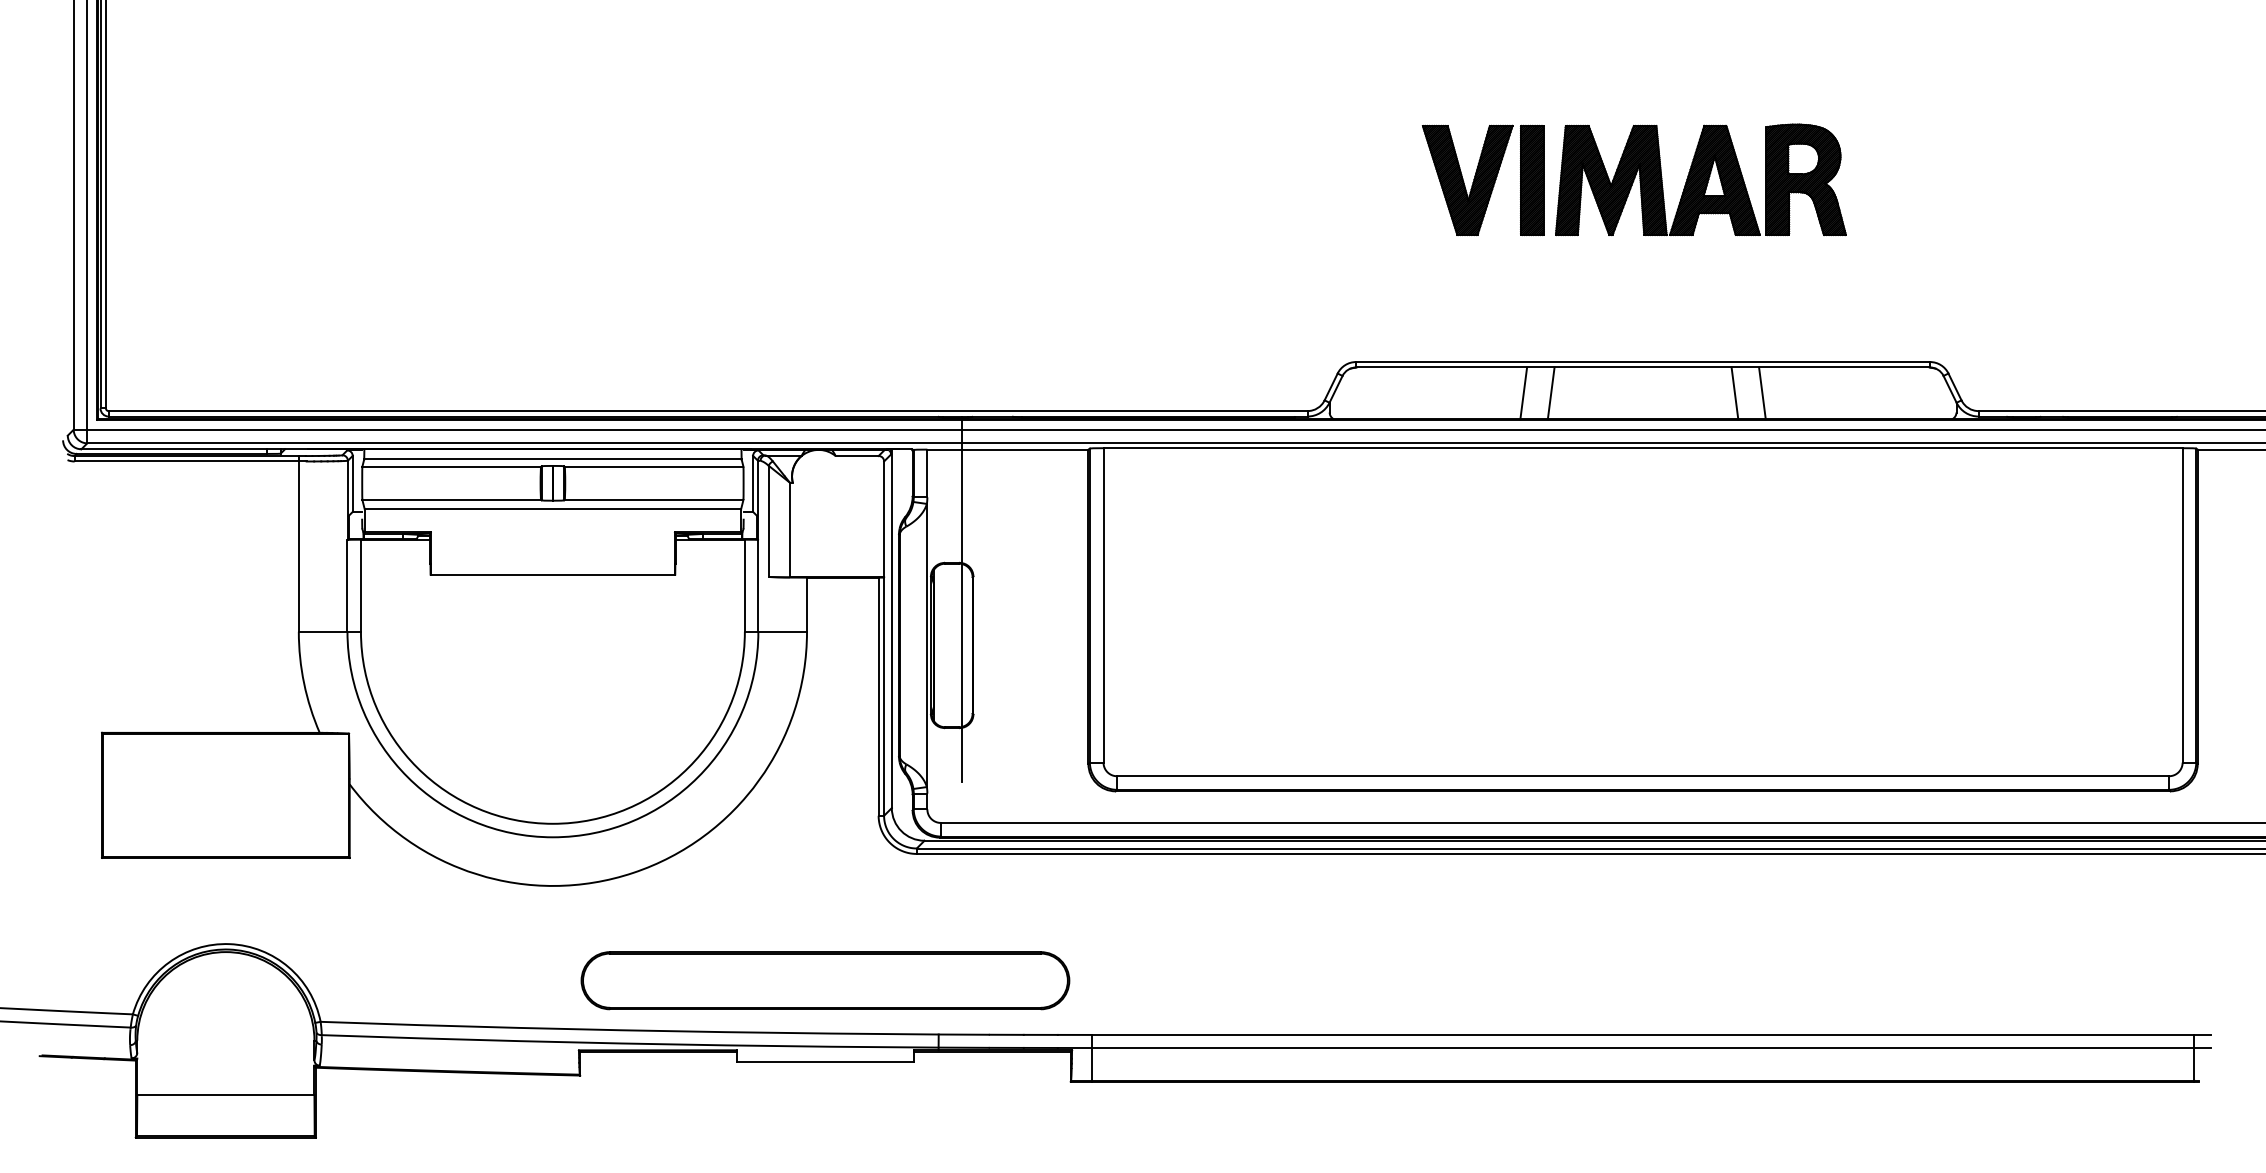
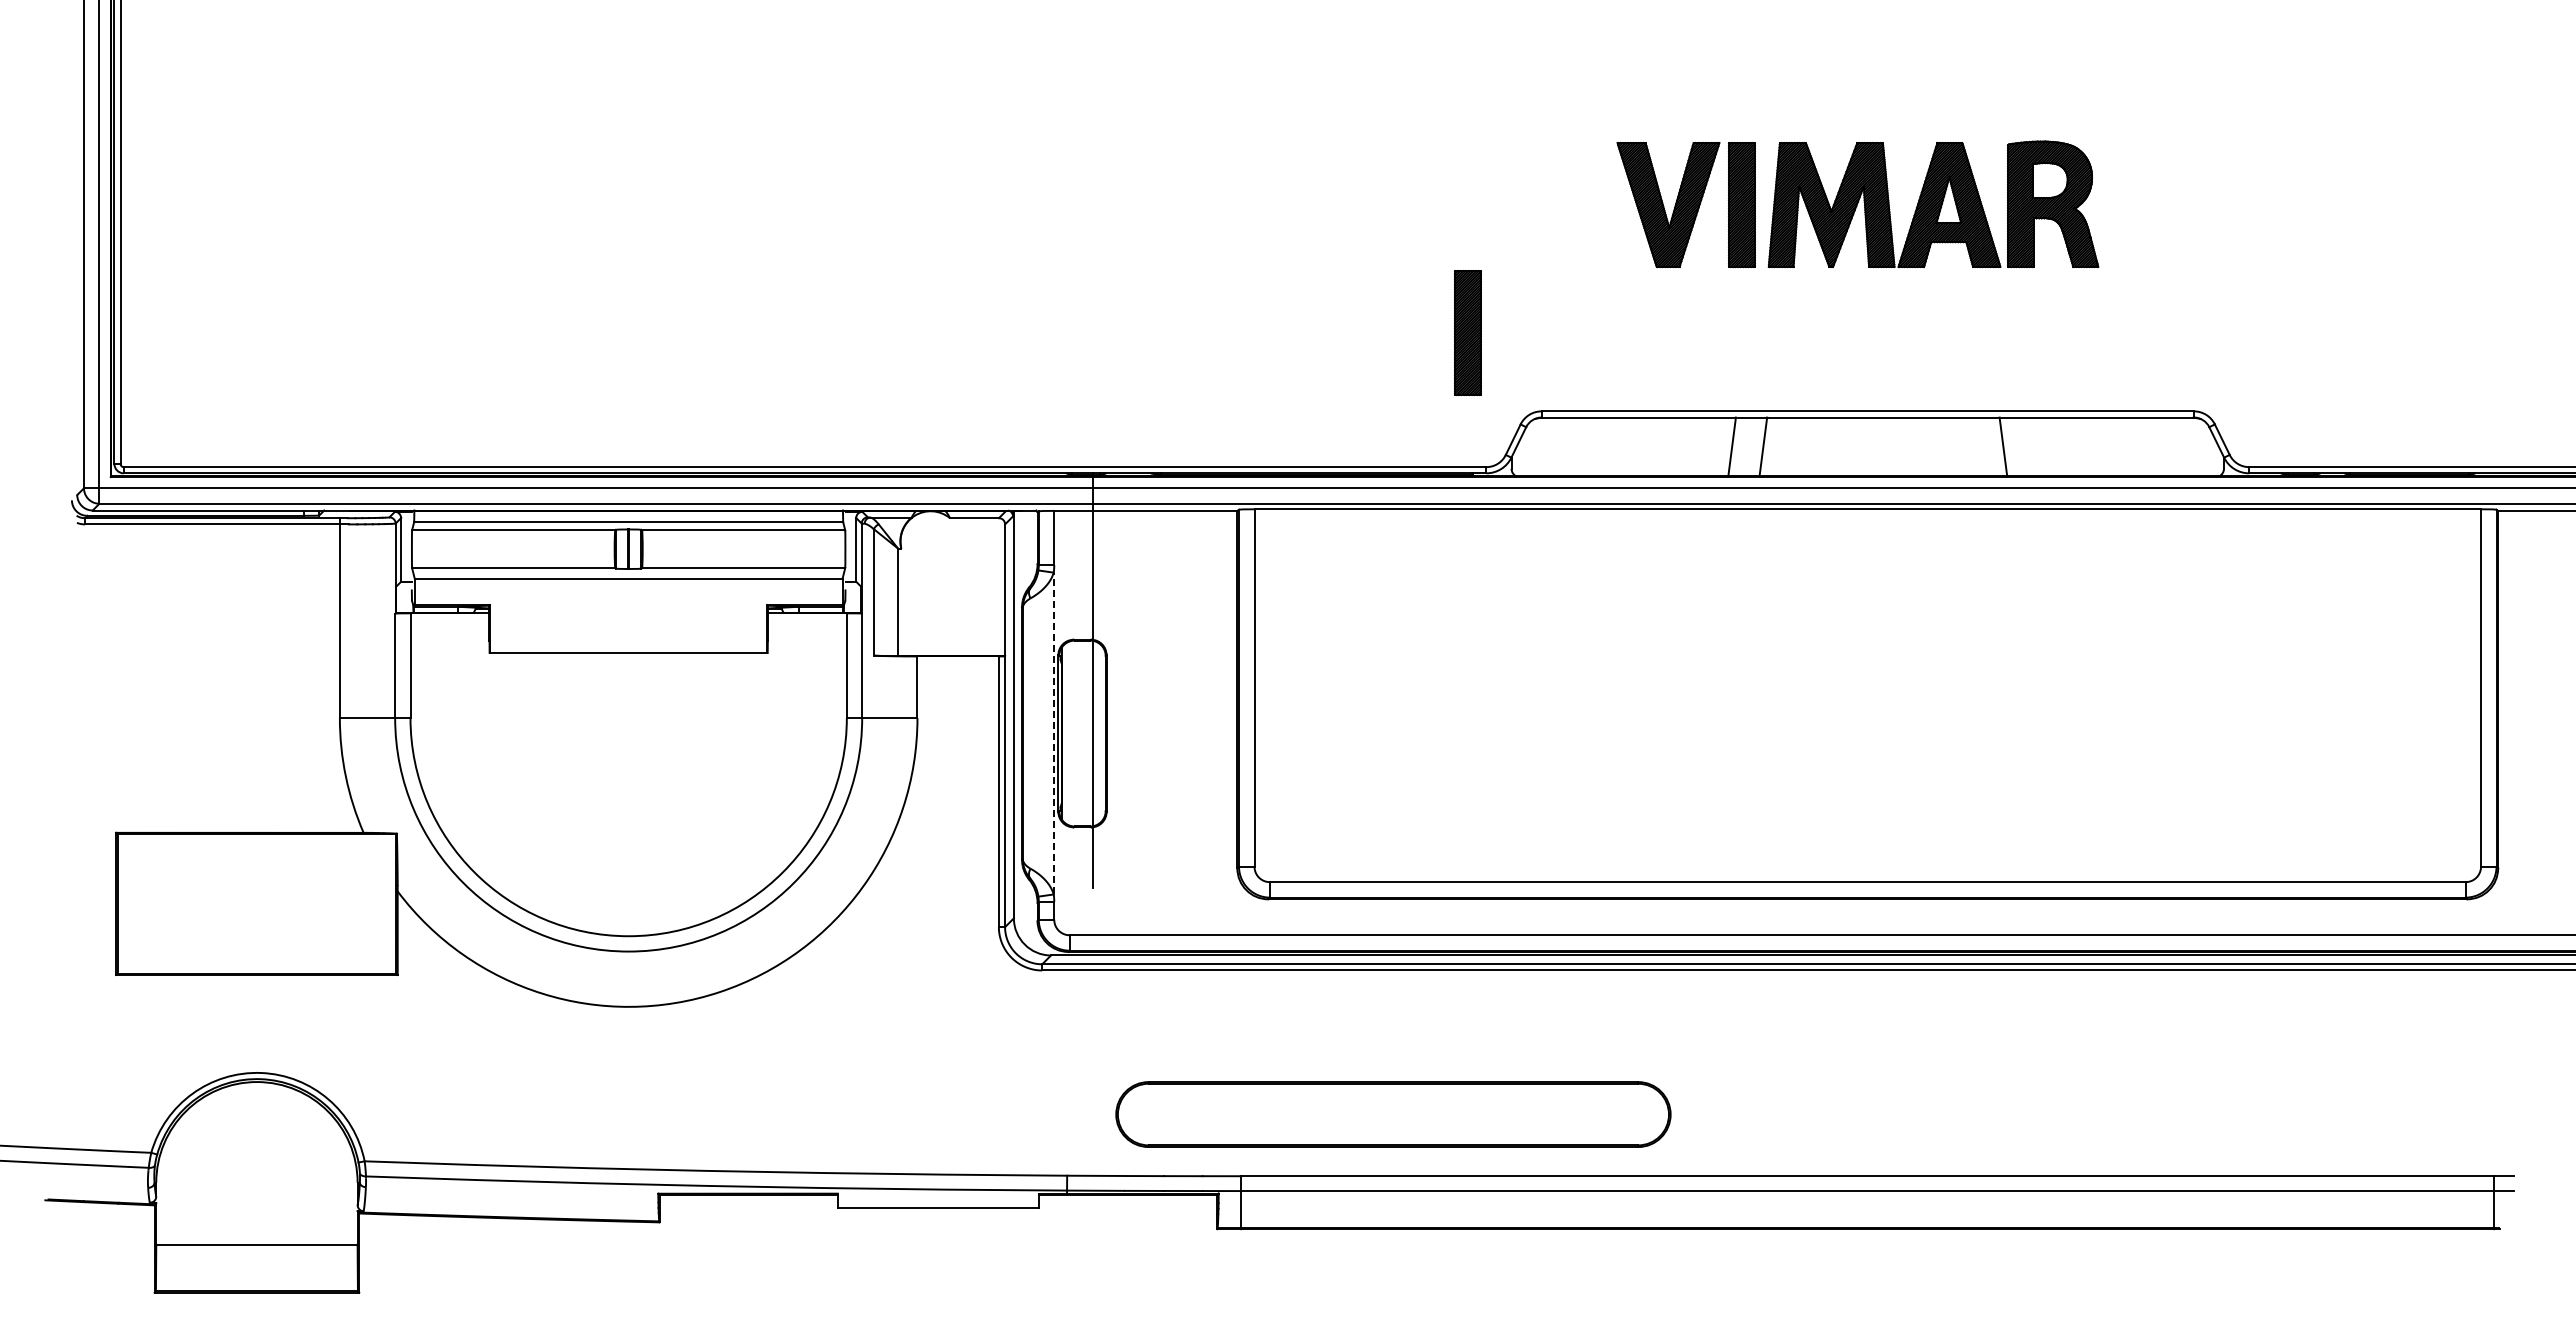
part: (1290, 292) -> (1467, 332), added
line: (1734, 392) -> (1971, 446), removed
line: (926, 645) -> (1053, 733), solid -> dashed
part: (825, 980) -> (1393, 1114), moved

